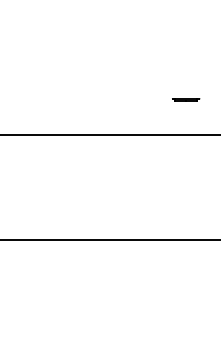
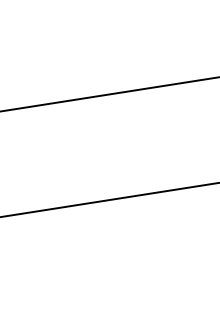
line: (186, 99) -> (170, 48), removed

